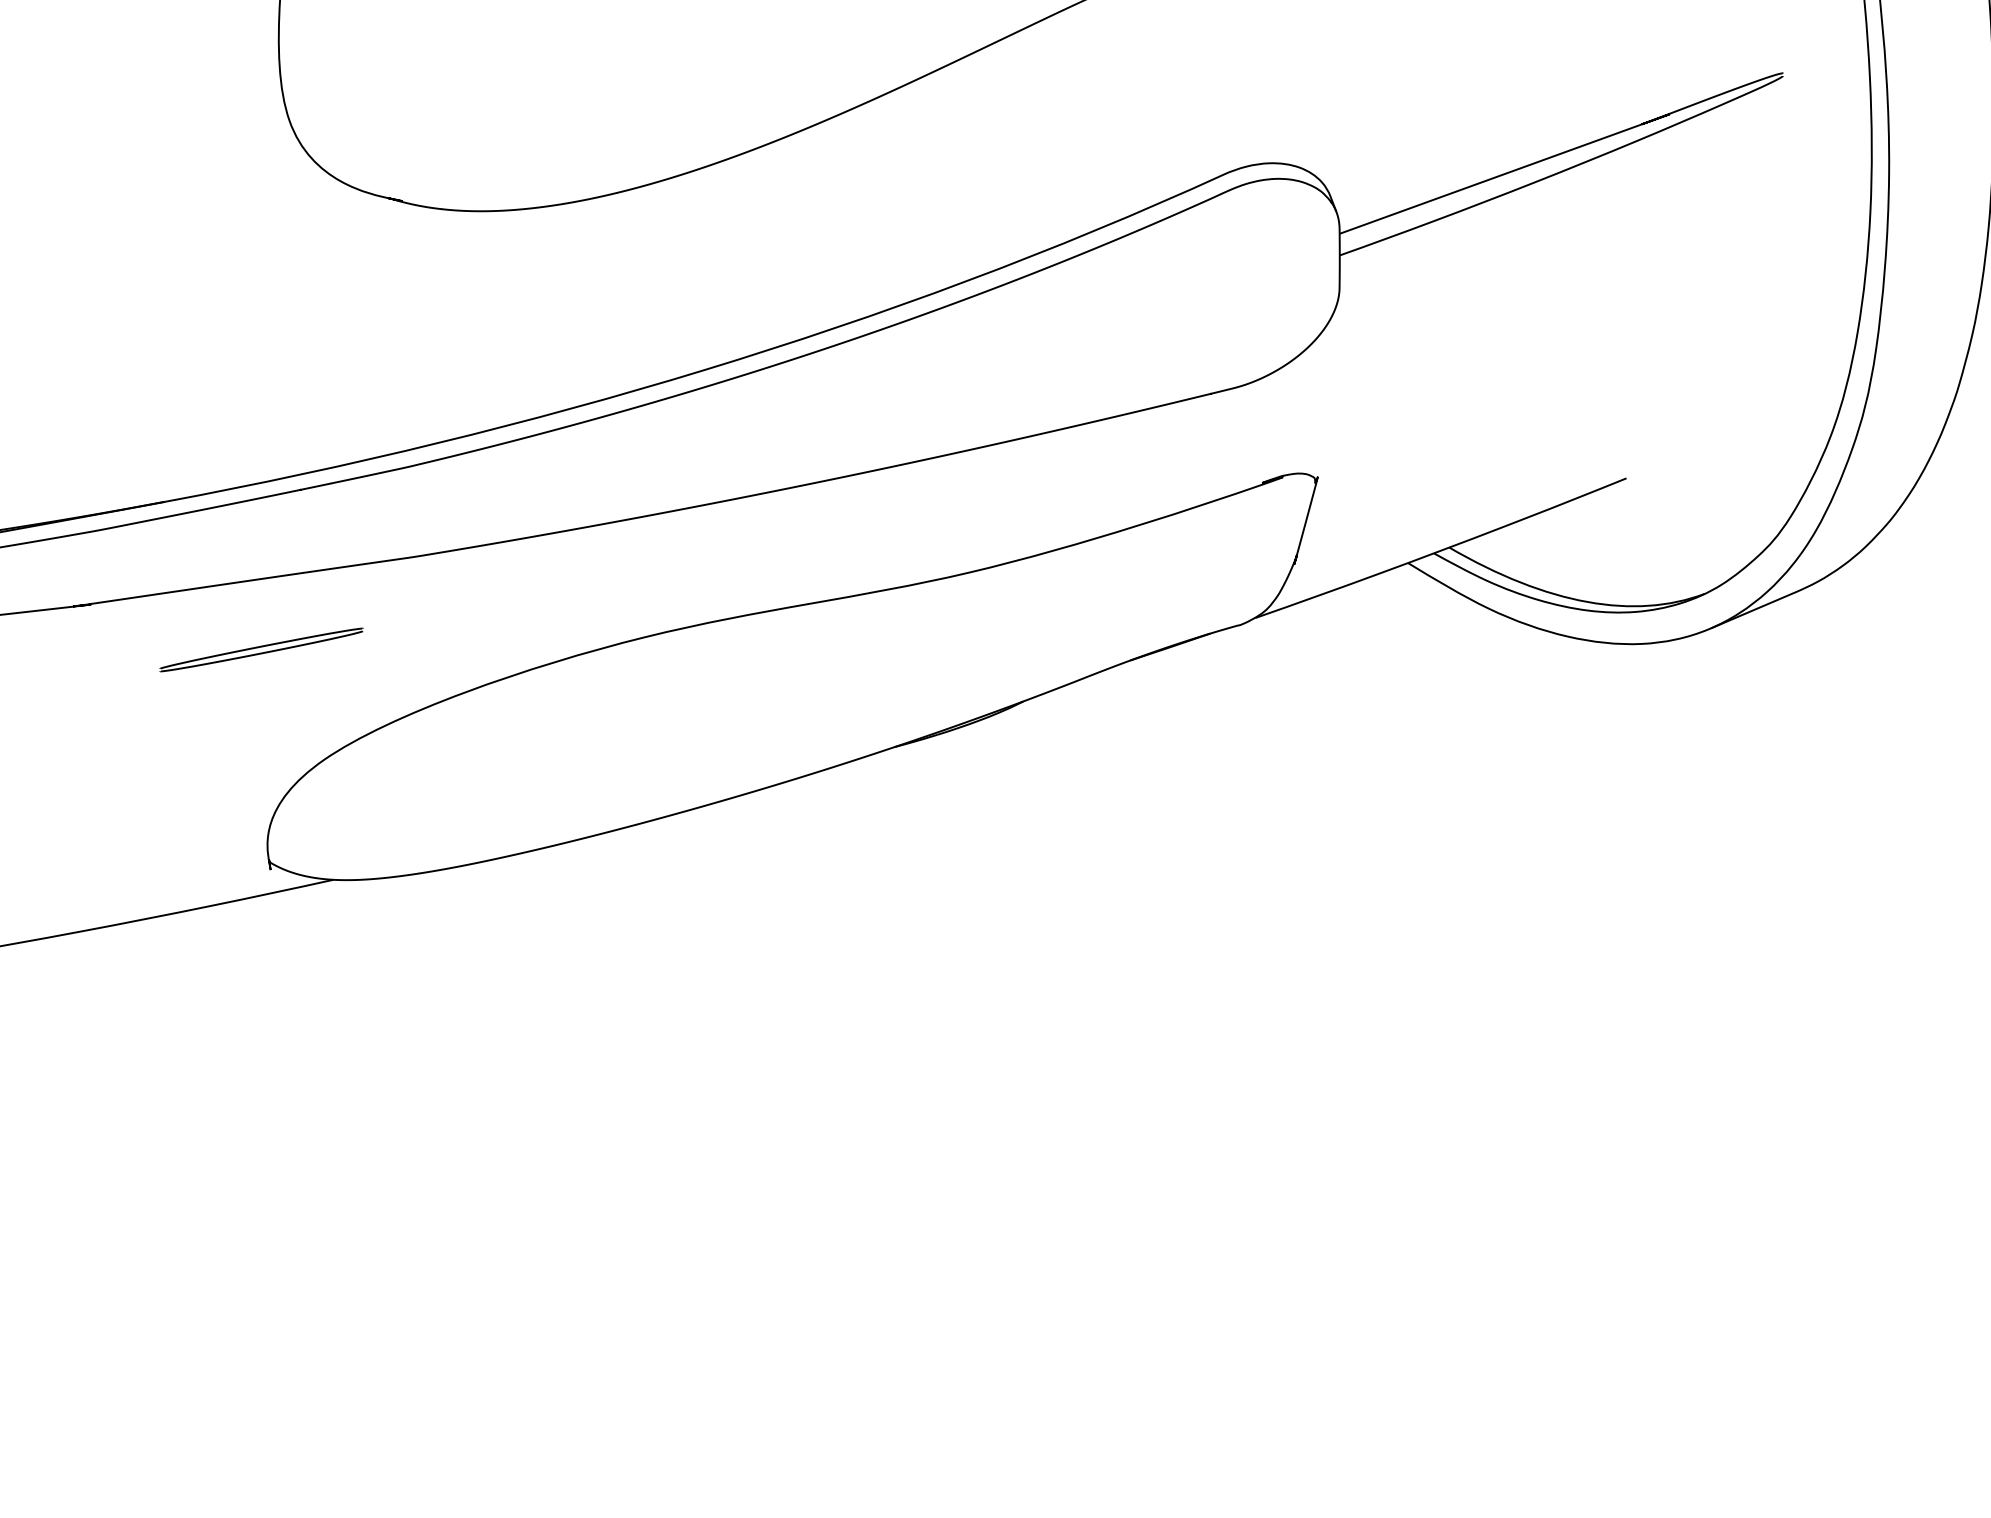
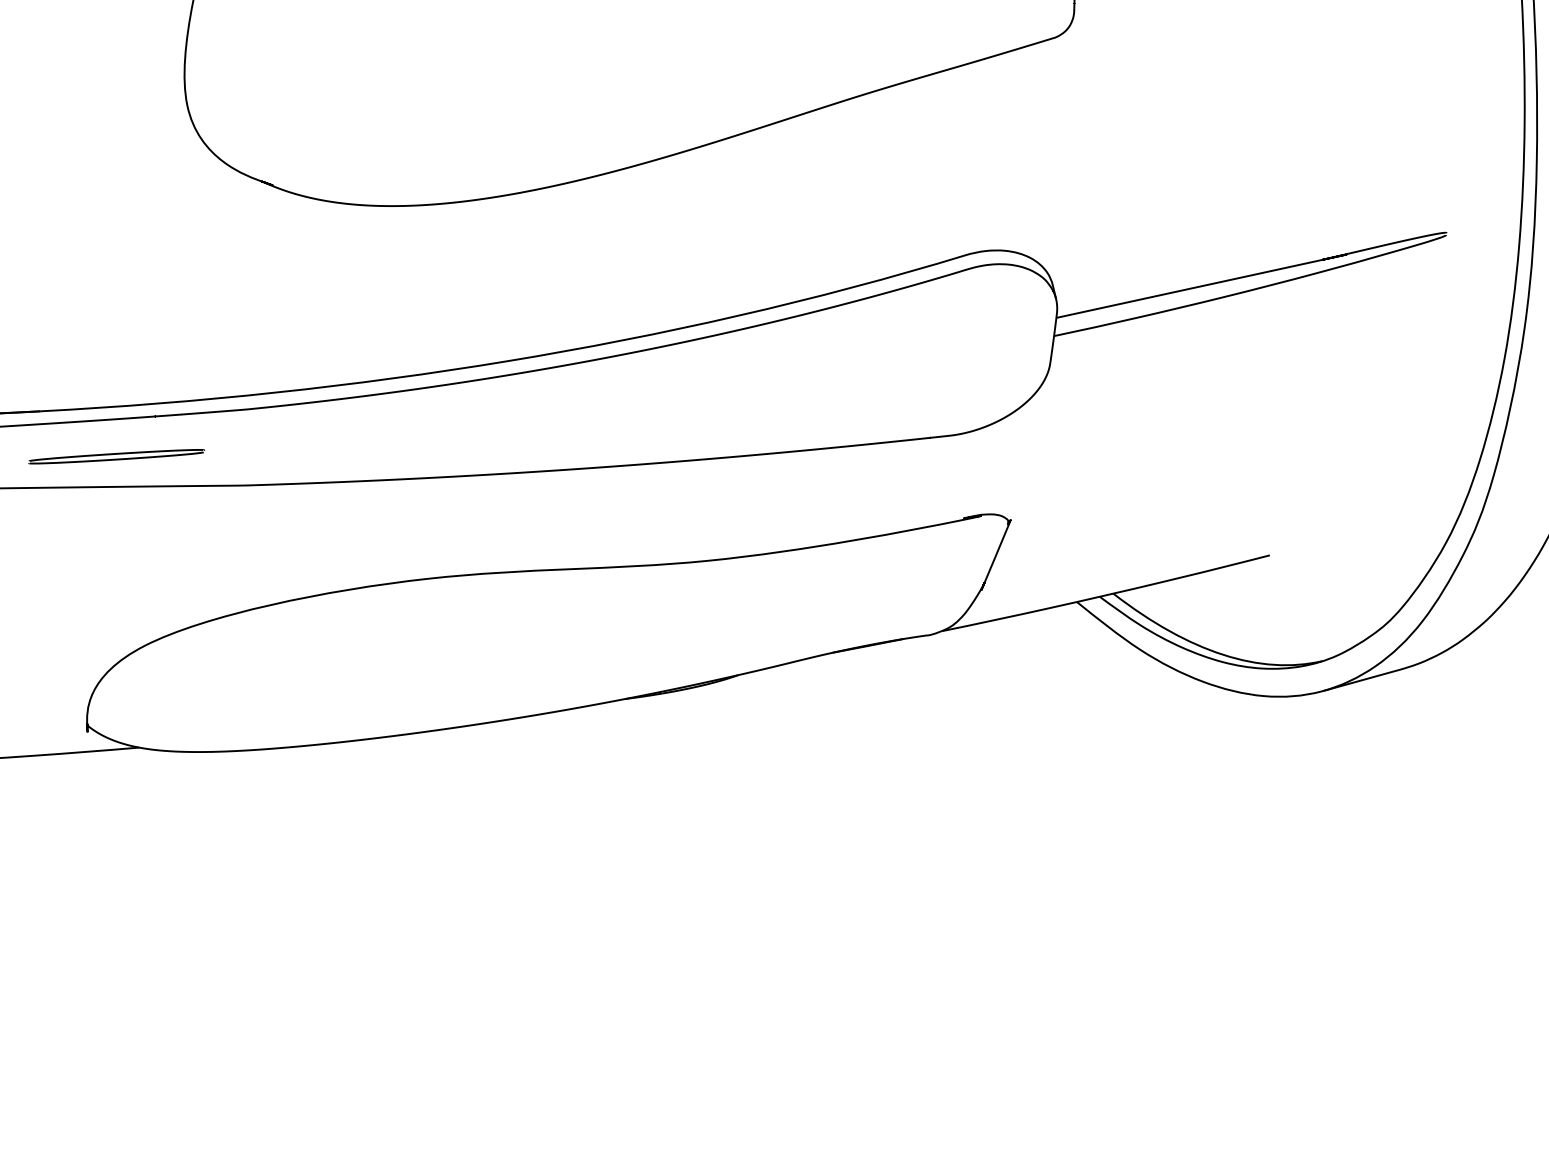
part: (261, 649) -> (116, 456), moved

